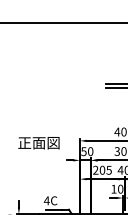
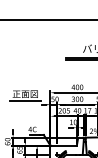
line: (39, 155) -> (25, 101), added

